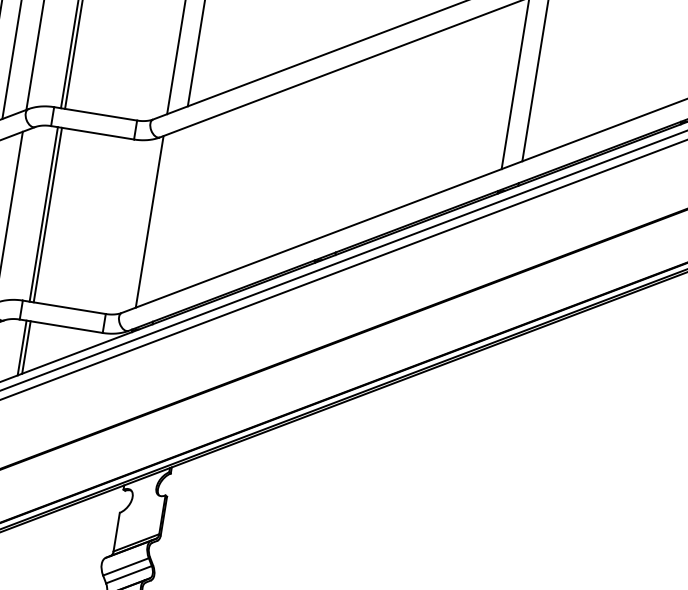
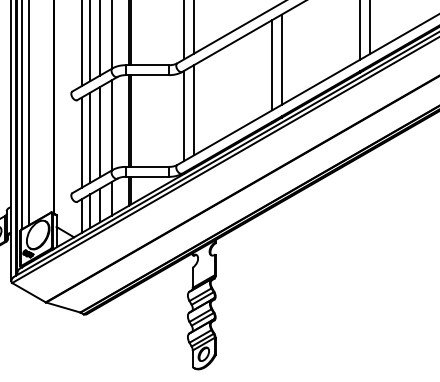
line: (352, 144) -> (281, 59), added
line: (331, 152) -> (271, 65), added
line: (169, 214) -> (193, 110), added

